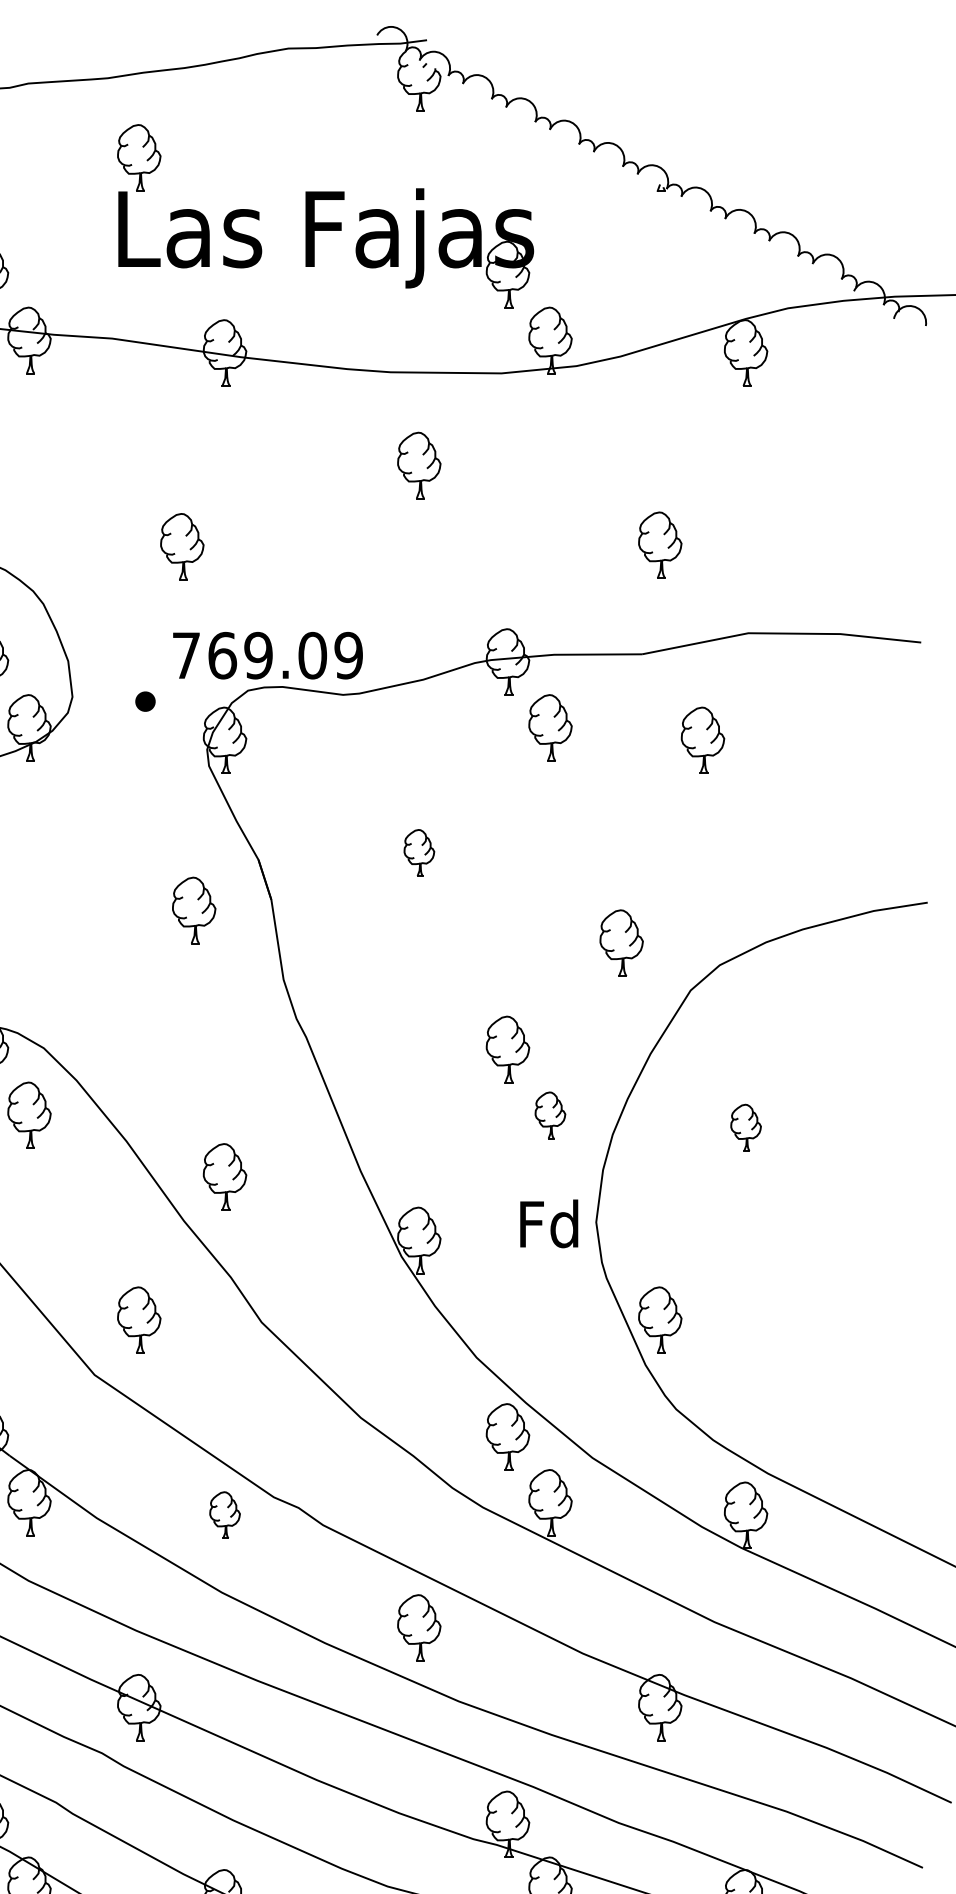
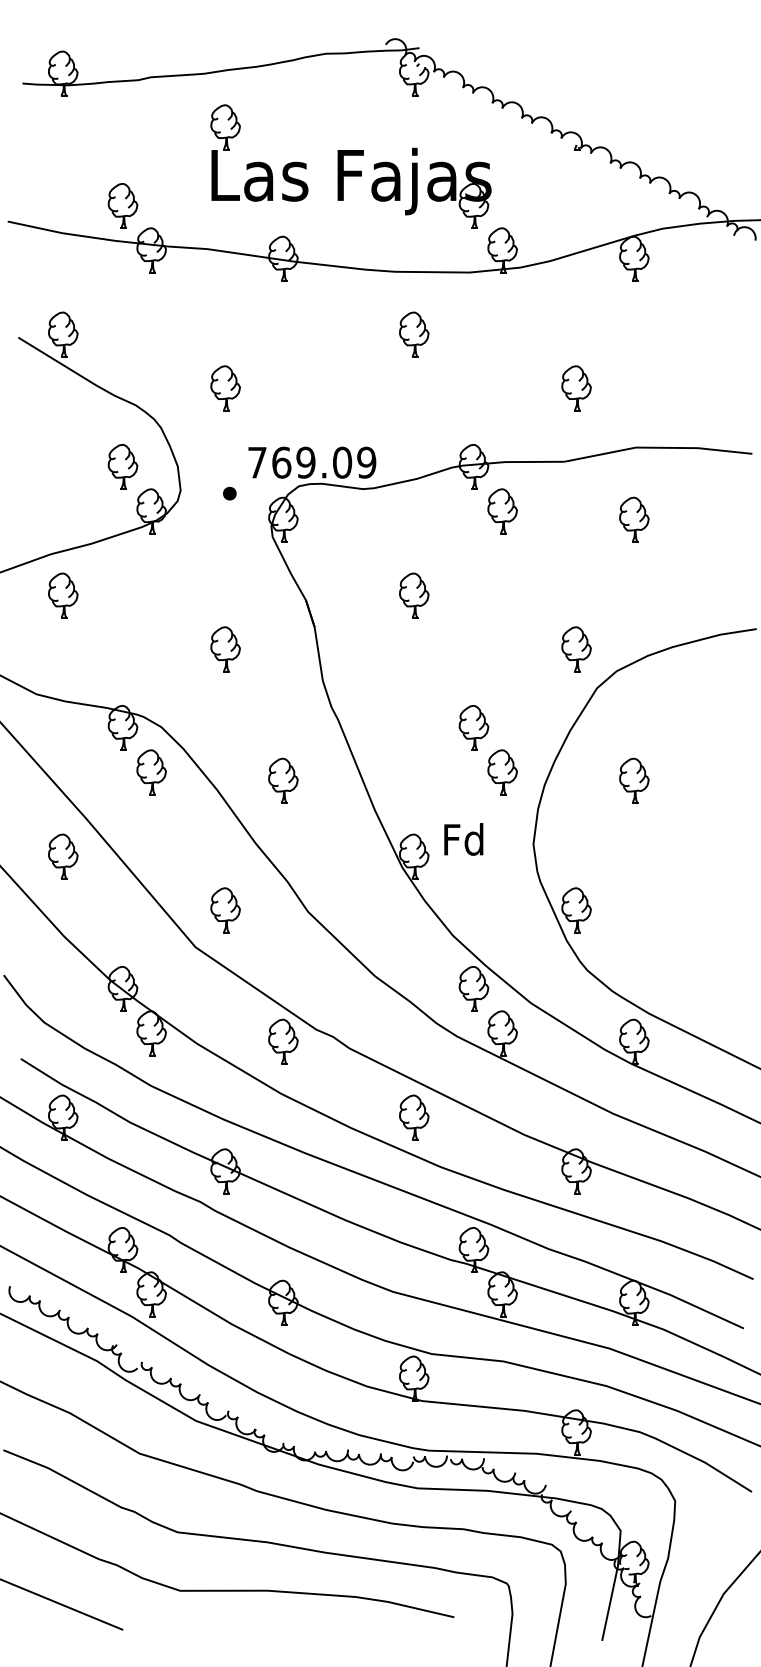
part: (182, 547) -> (225, 388), moved
part: (703, 739) -> (634, 519), moved
part: (419, 852) -> (414, 595), size x1.43
part: (193, 910) -> (225, 649), moved
part: (621, 943) -> (576, 649), moved
part: (550, 1115) -> (502, 772), size x1.43
part: (746, 1127) -> (634, 780), size x1.43
part: (225, 1176) -> (283, 780), moved
text: (548, 1223) -> (463, 839), moved
part: (225, 1514) -> (283, 1041), size x1.43

